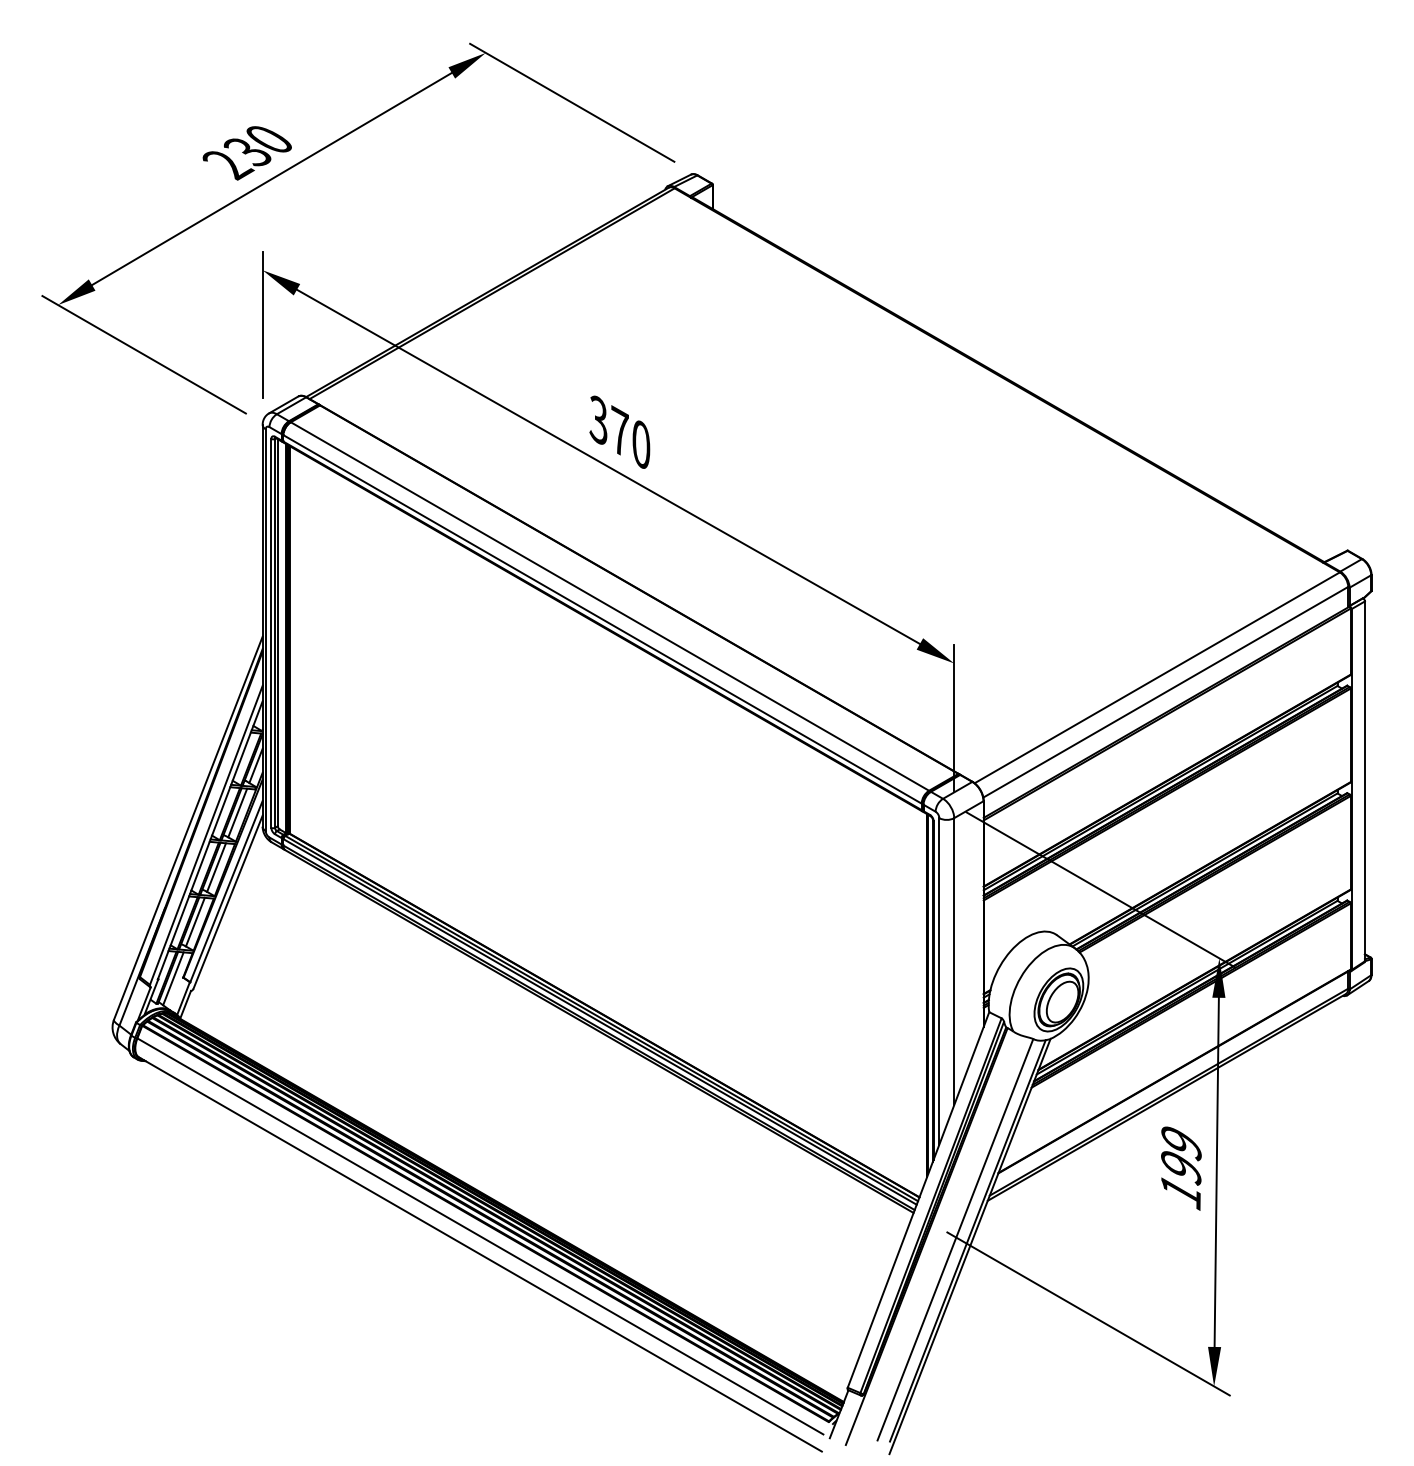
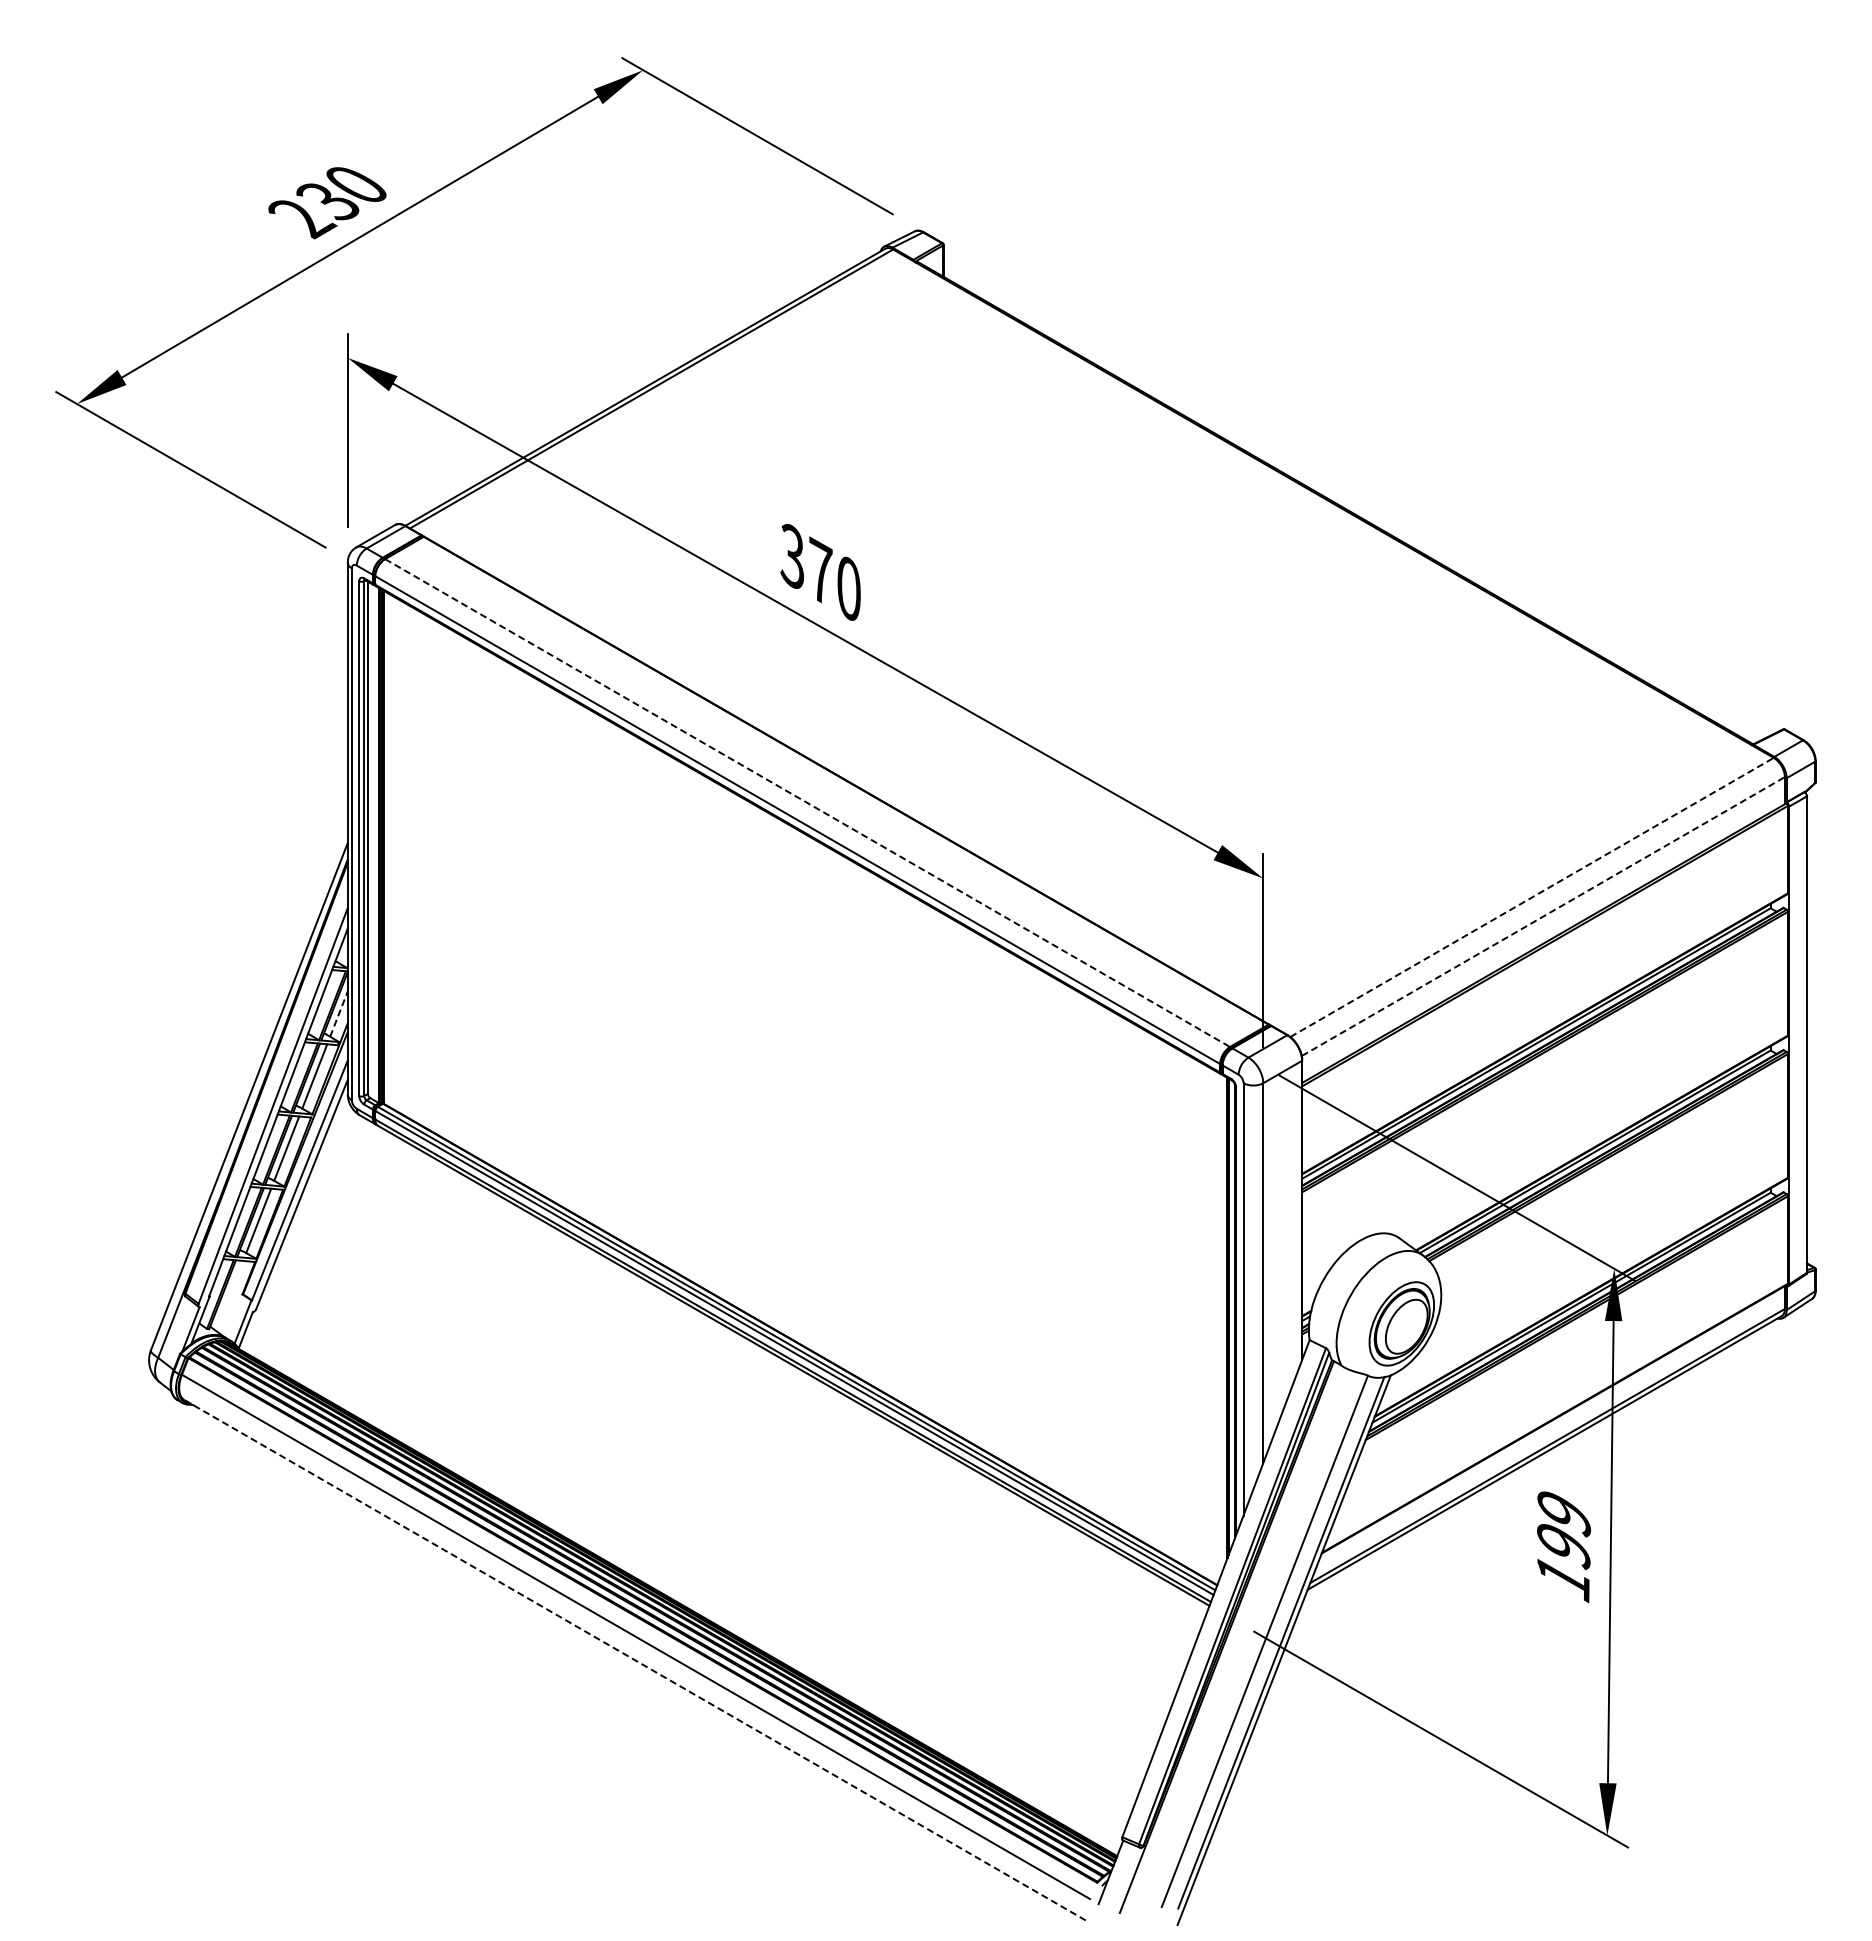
line: (609, 606) -> (807, 803), solid -> dashed
line: (1157, 677) -> (1532, 897), solid -> dashed
line: (1165, 692) -> (1543, 916), solid -> dashed
line: (256, 765) -> (339, 1013), solid -> dashed
line: (173, 978) -> (229, 1295), removed
line: (480, 1254) -> (636, 1660), solid -> dashed

